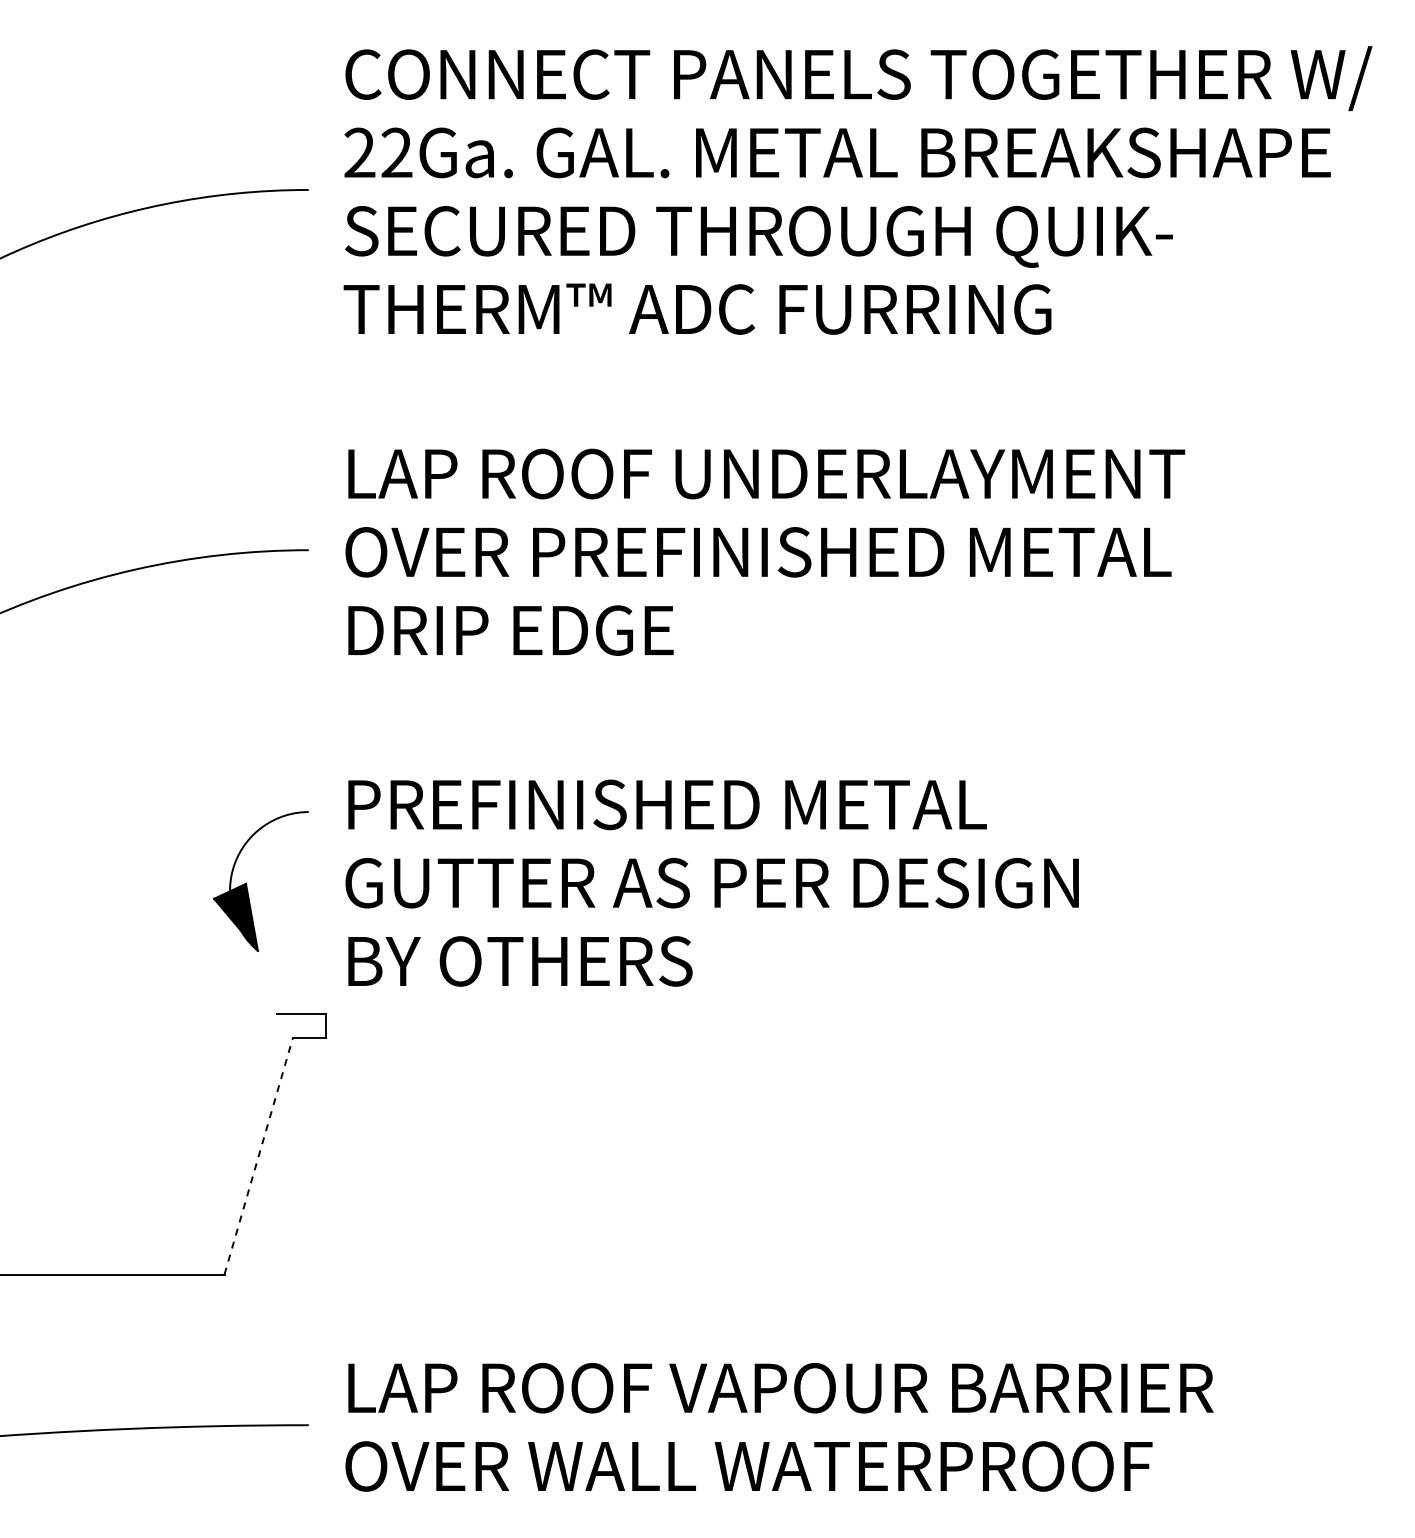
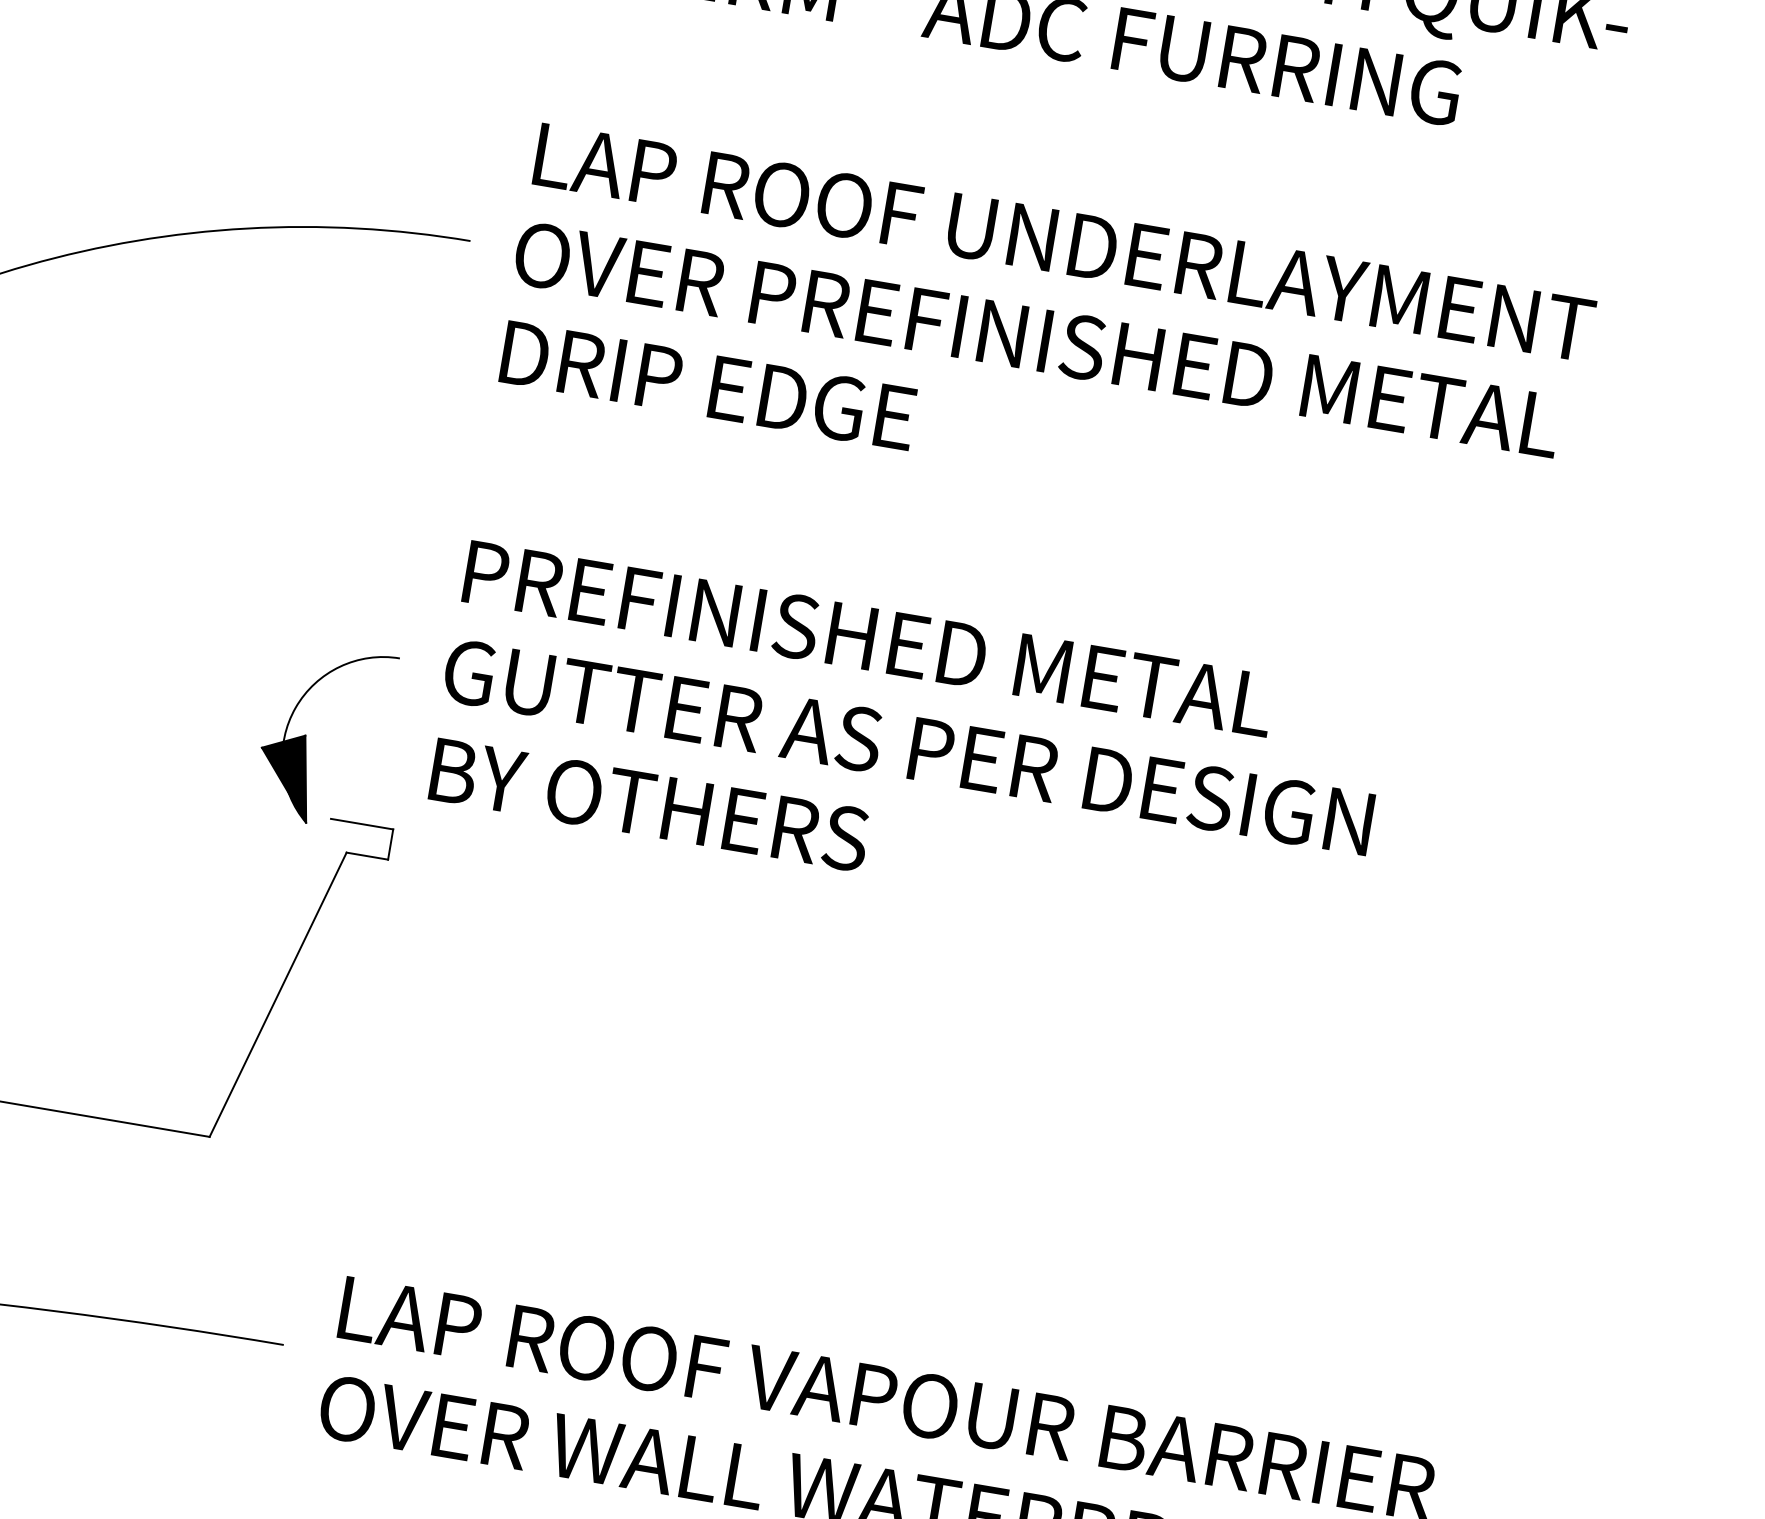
part: (247, 884) -> (307, 736), moved
line: (258, 1155) -> (277, 993), dashed -> solid

